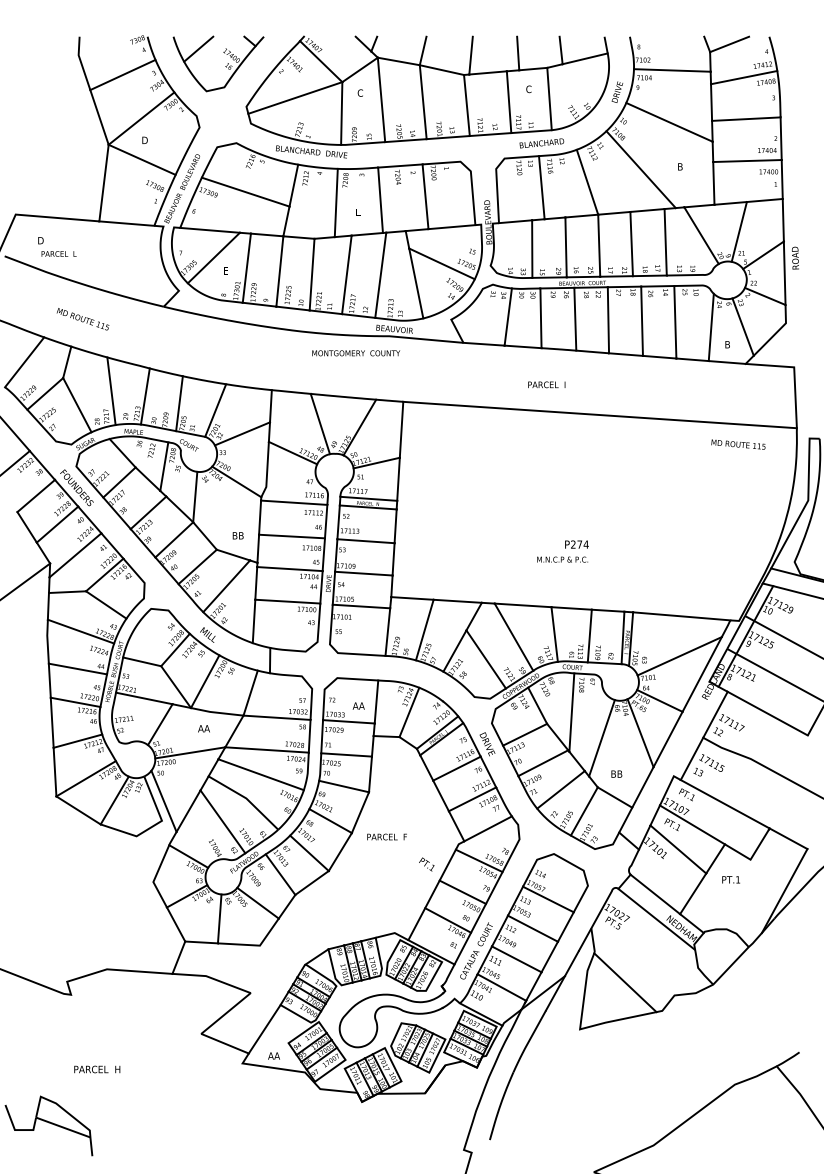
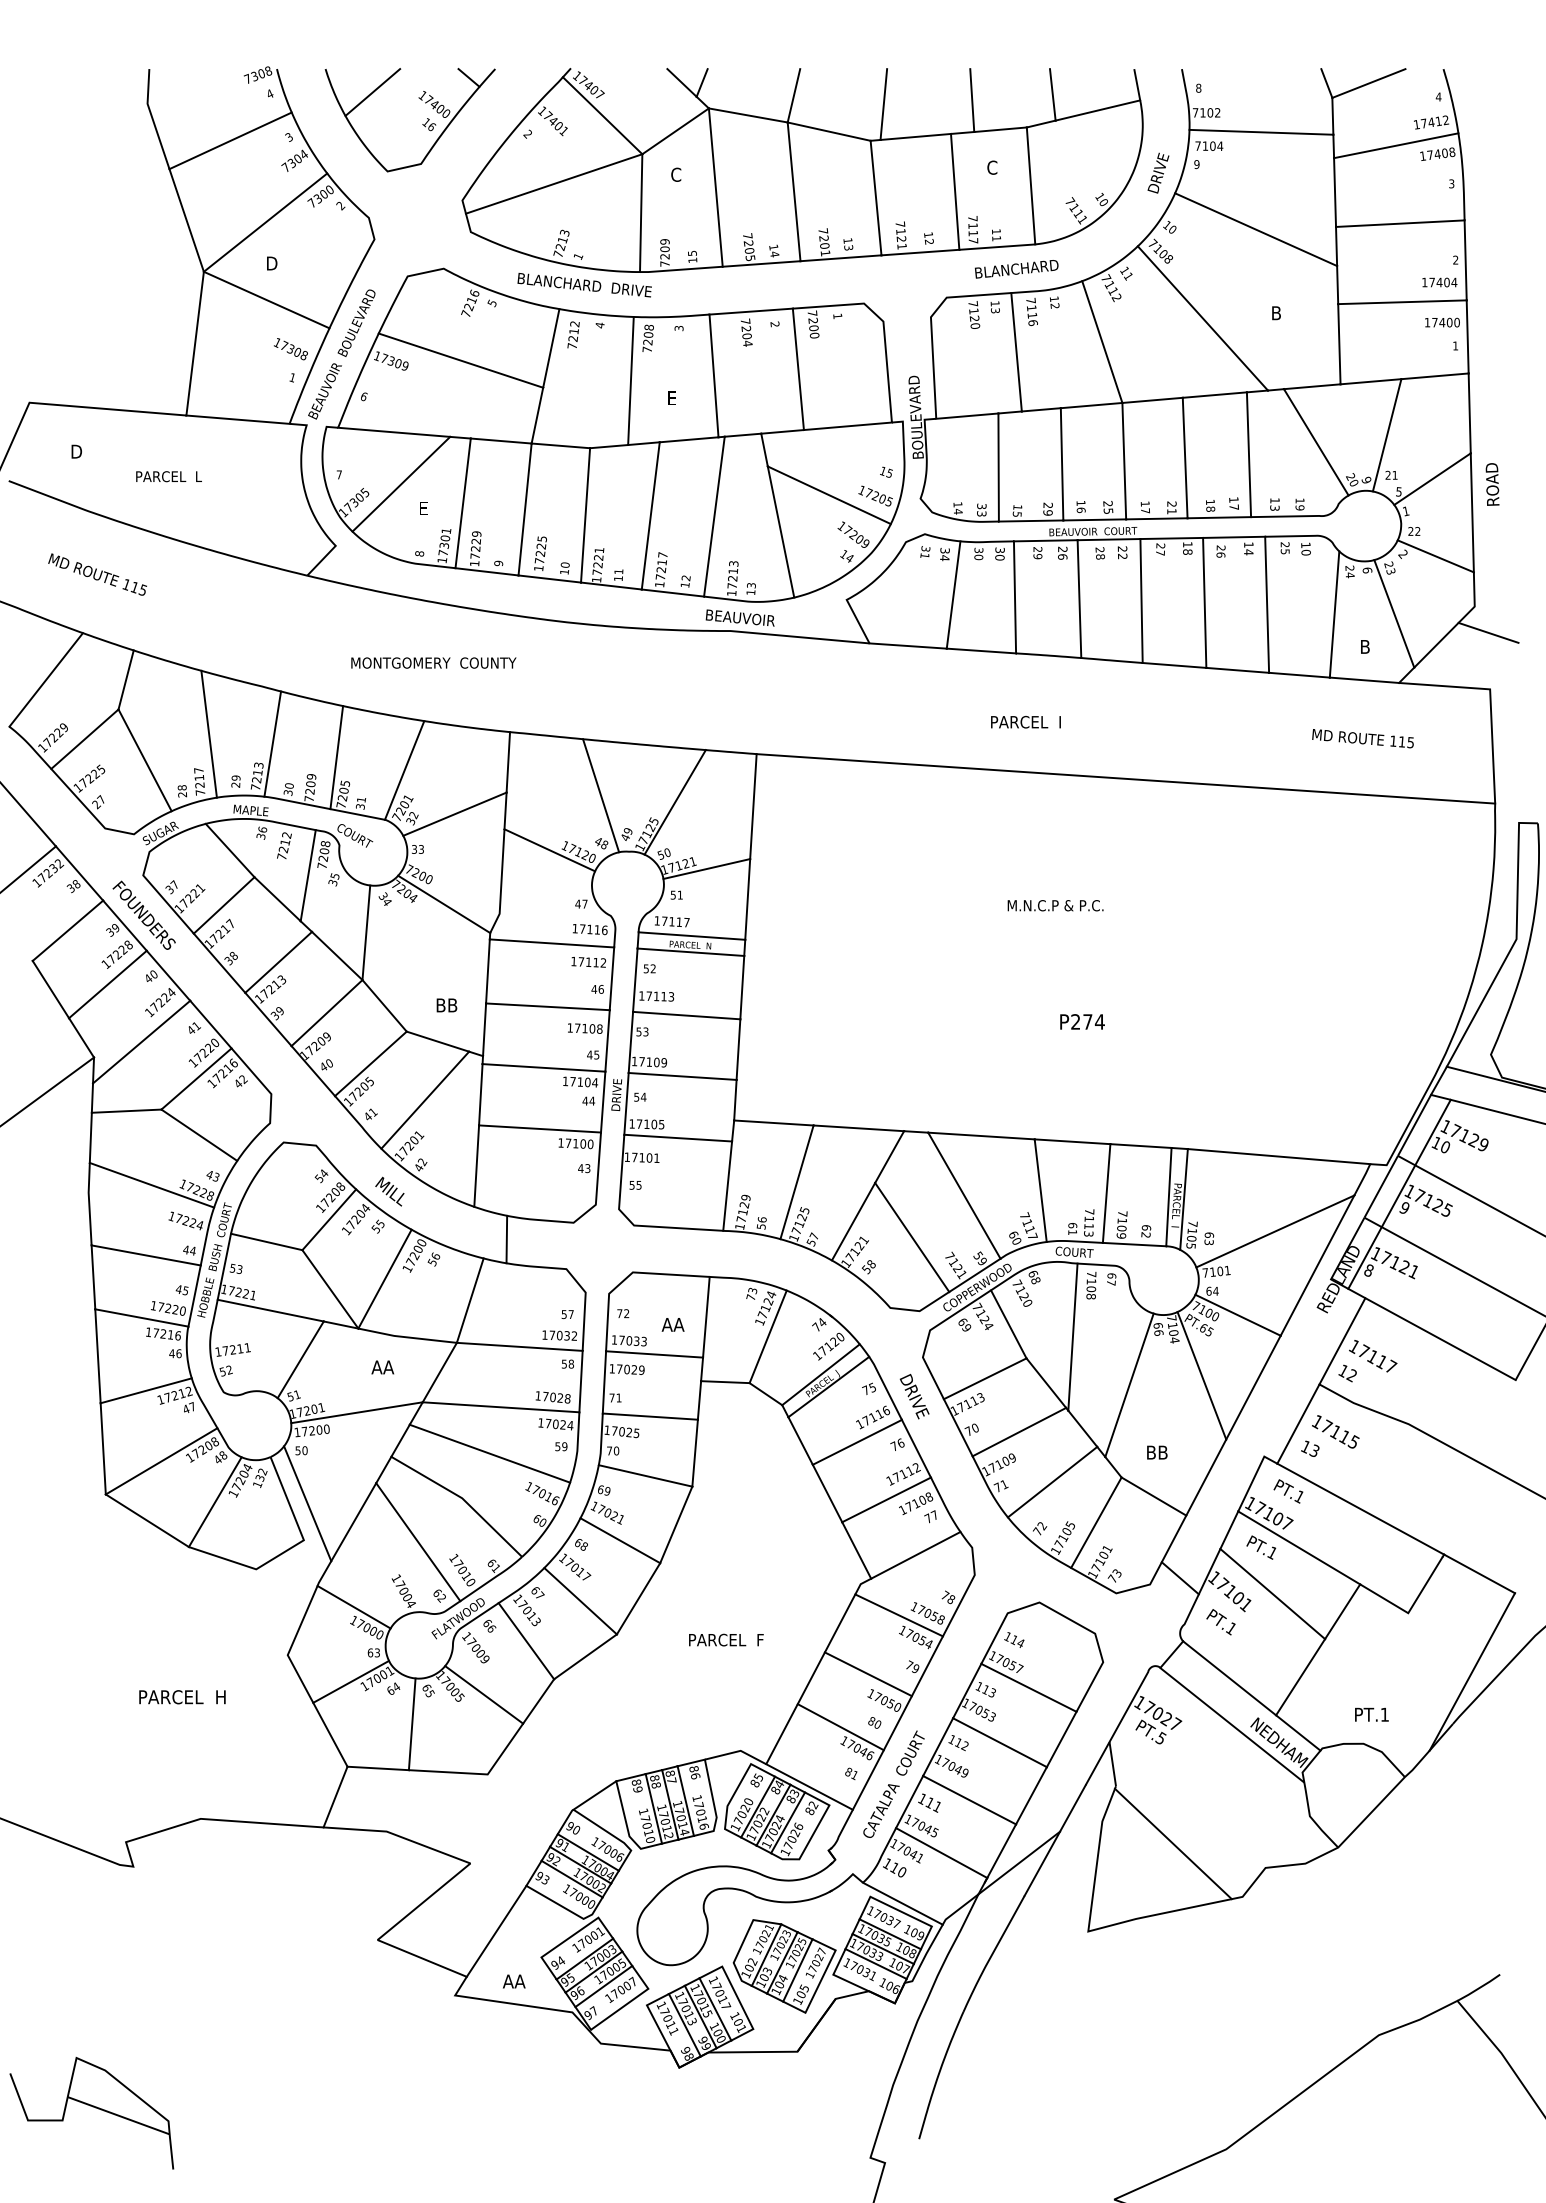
text: (58, 253) -> (167, 475), moved
text: (82, 319) -> (96, 575), moved
line: (793, 336) -> (1488, 631), added
text: (356, 353) -> (434, 663), moved
text: (738, 444) -> (1363, 738), moved
text: (562, 559) -> (1055, 905), moved
text: (386, 836) -> (725, 1639), moved
text: (426, 864) -> (1220, 1622), moved
text: (730, 879) -> (1370, 1714), moved
text: (97, 1069) -> (182, 1697), moved

